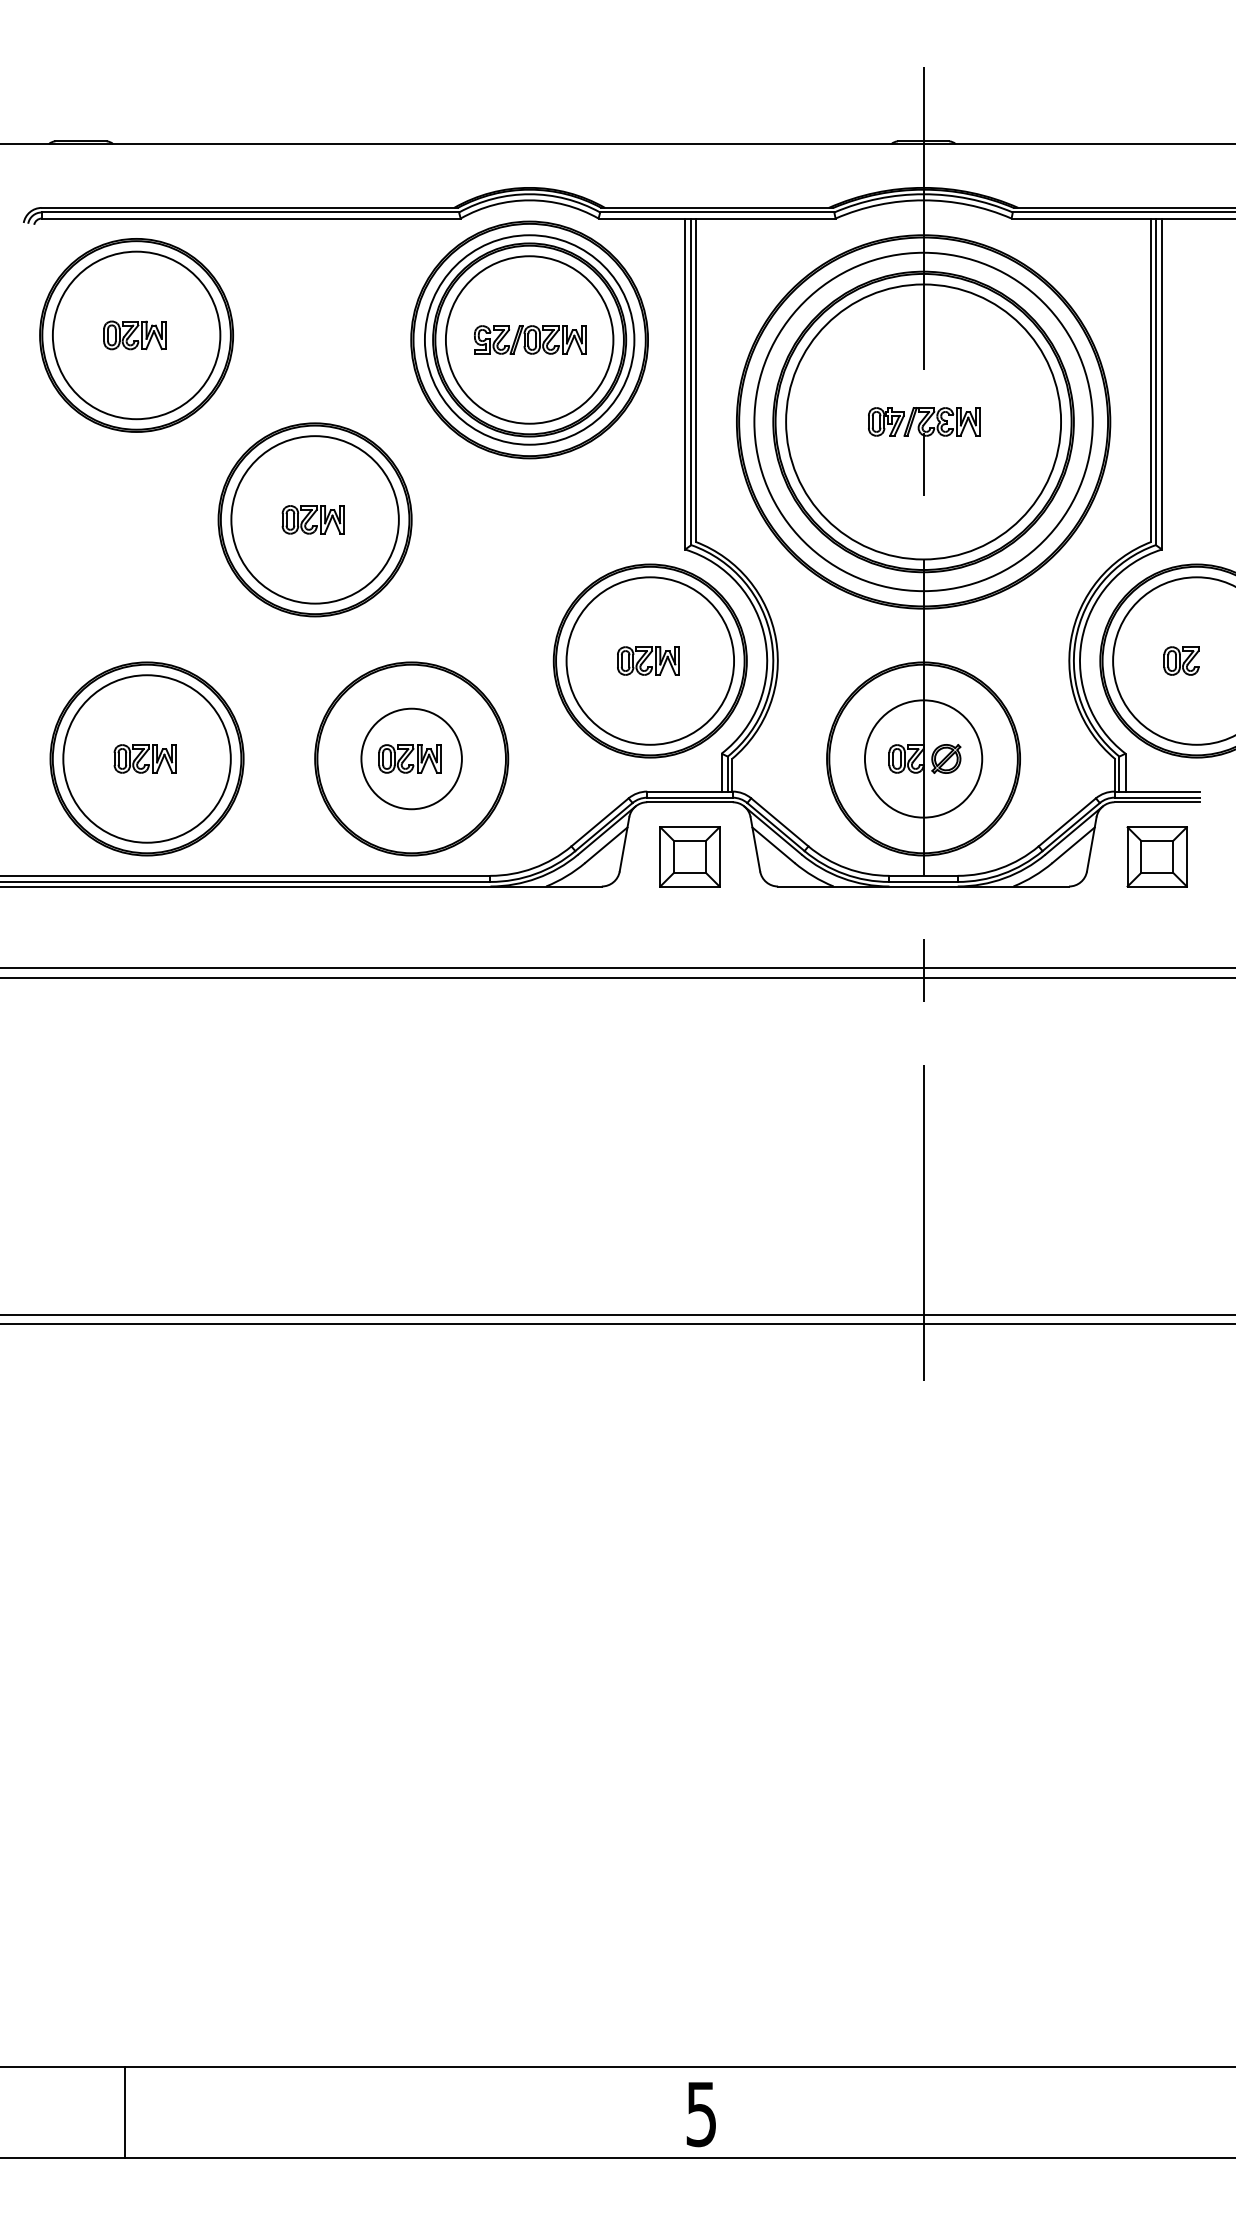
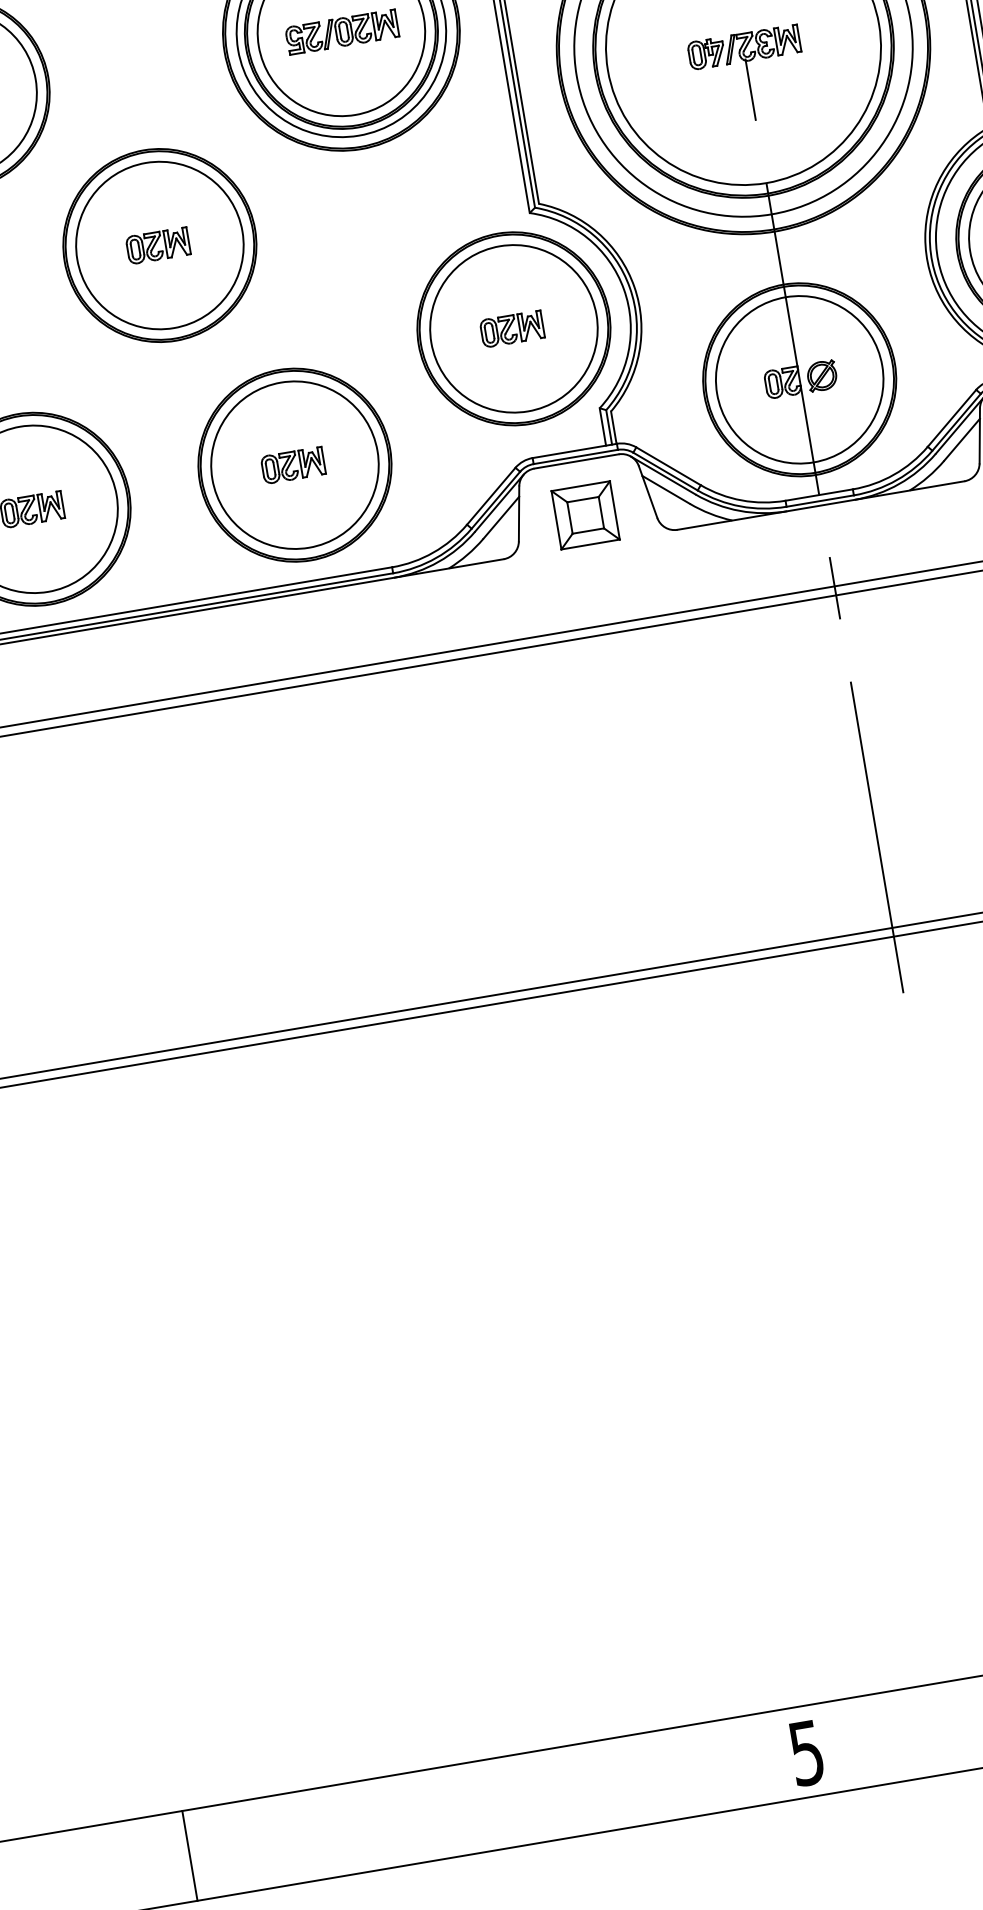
circle: (411, 758) -> (294, 464), size x1.67
circle: (923, 758) -> (799, 379), size x1.43
line: (125, 2112) -> (190, 1855), moved

